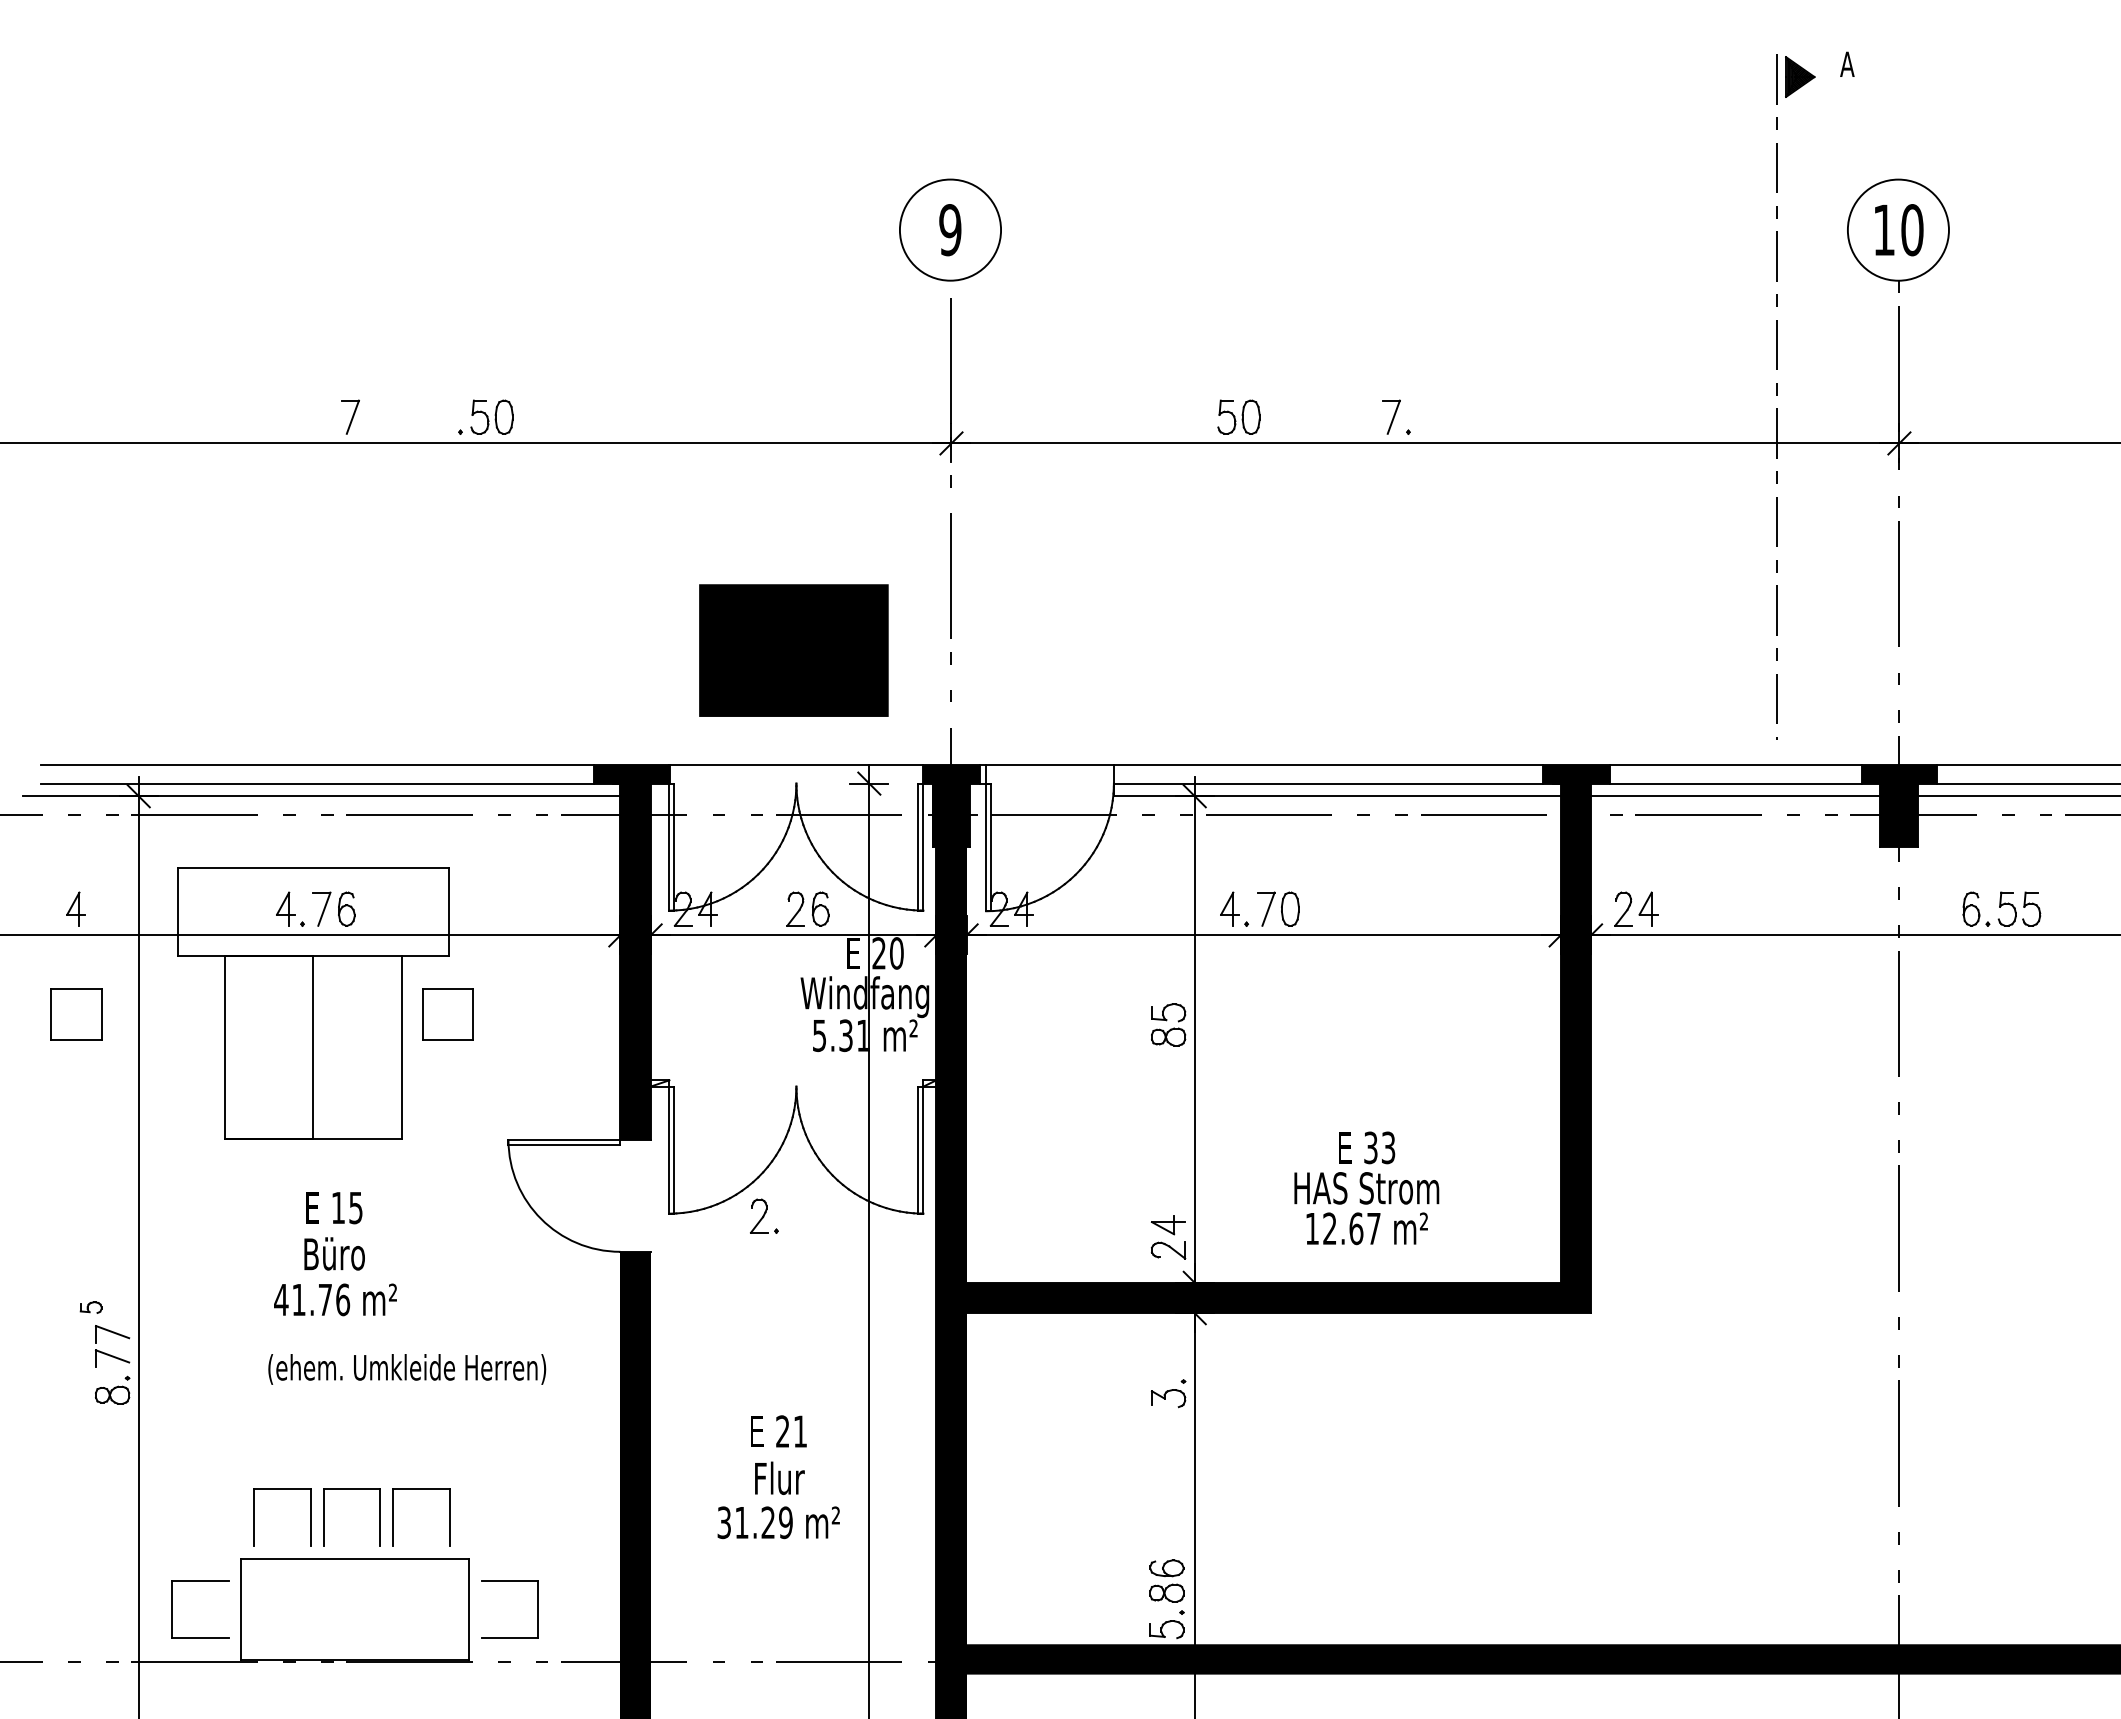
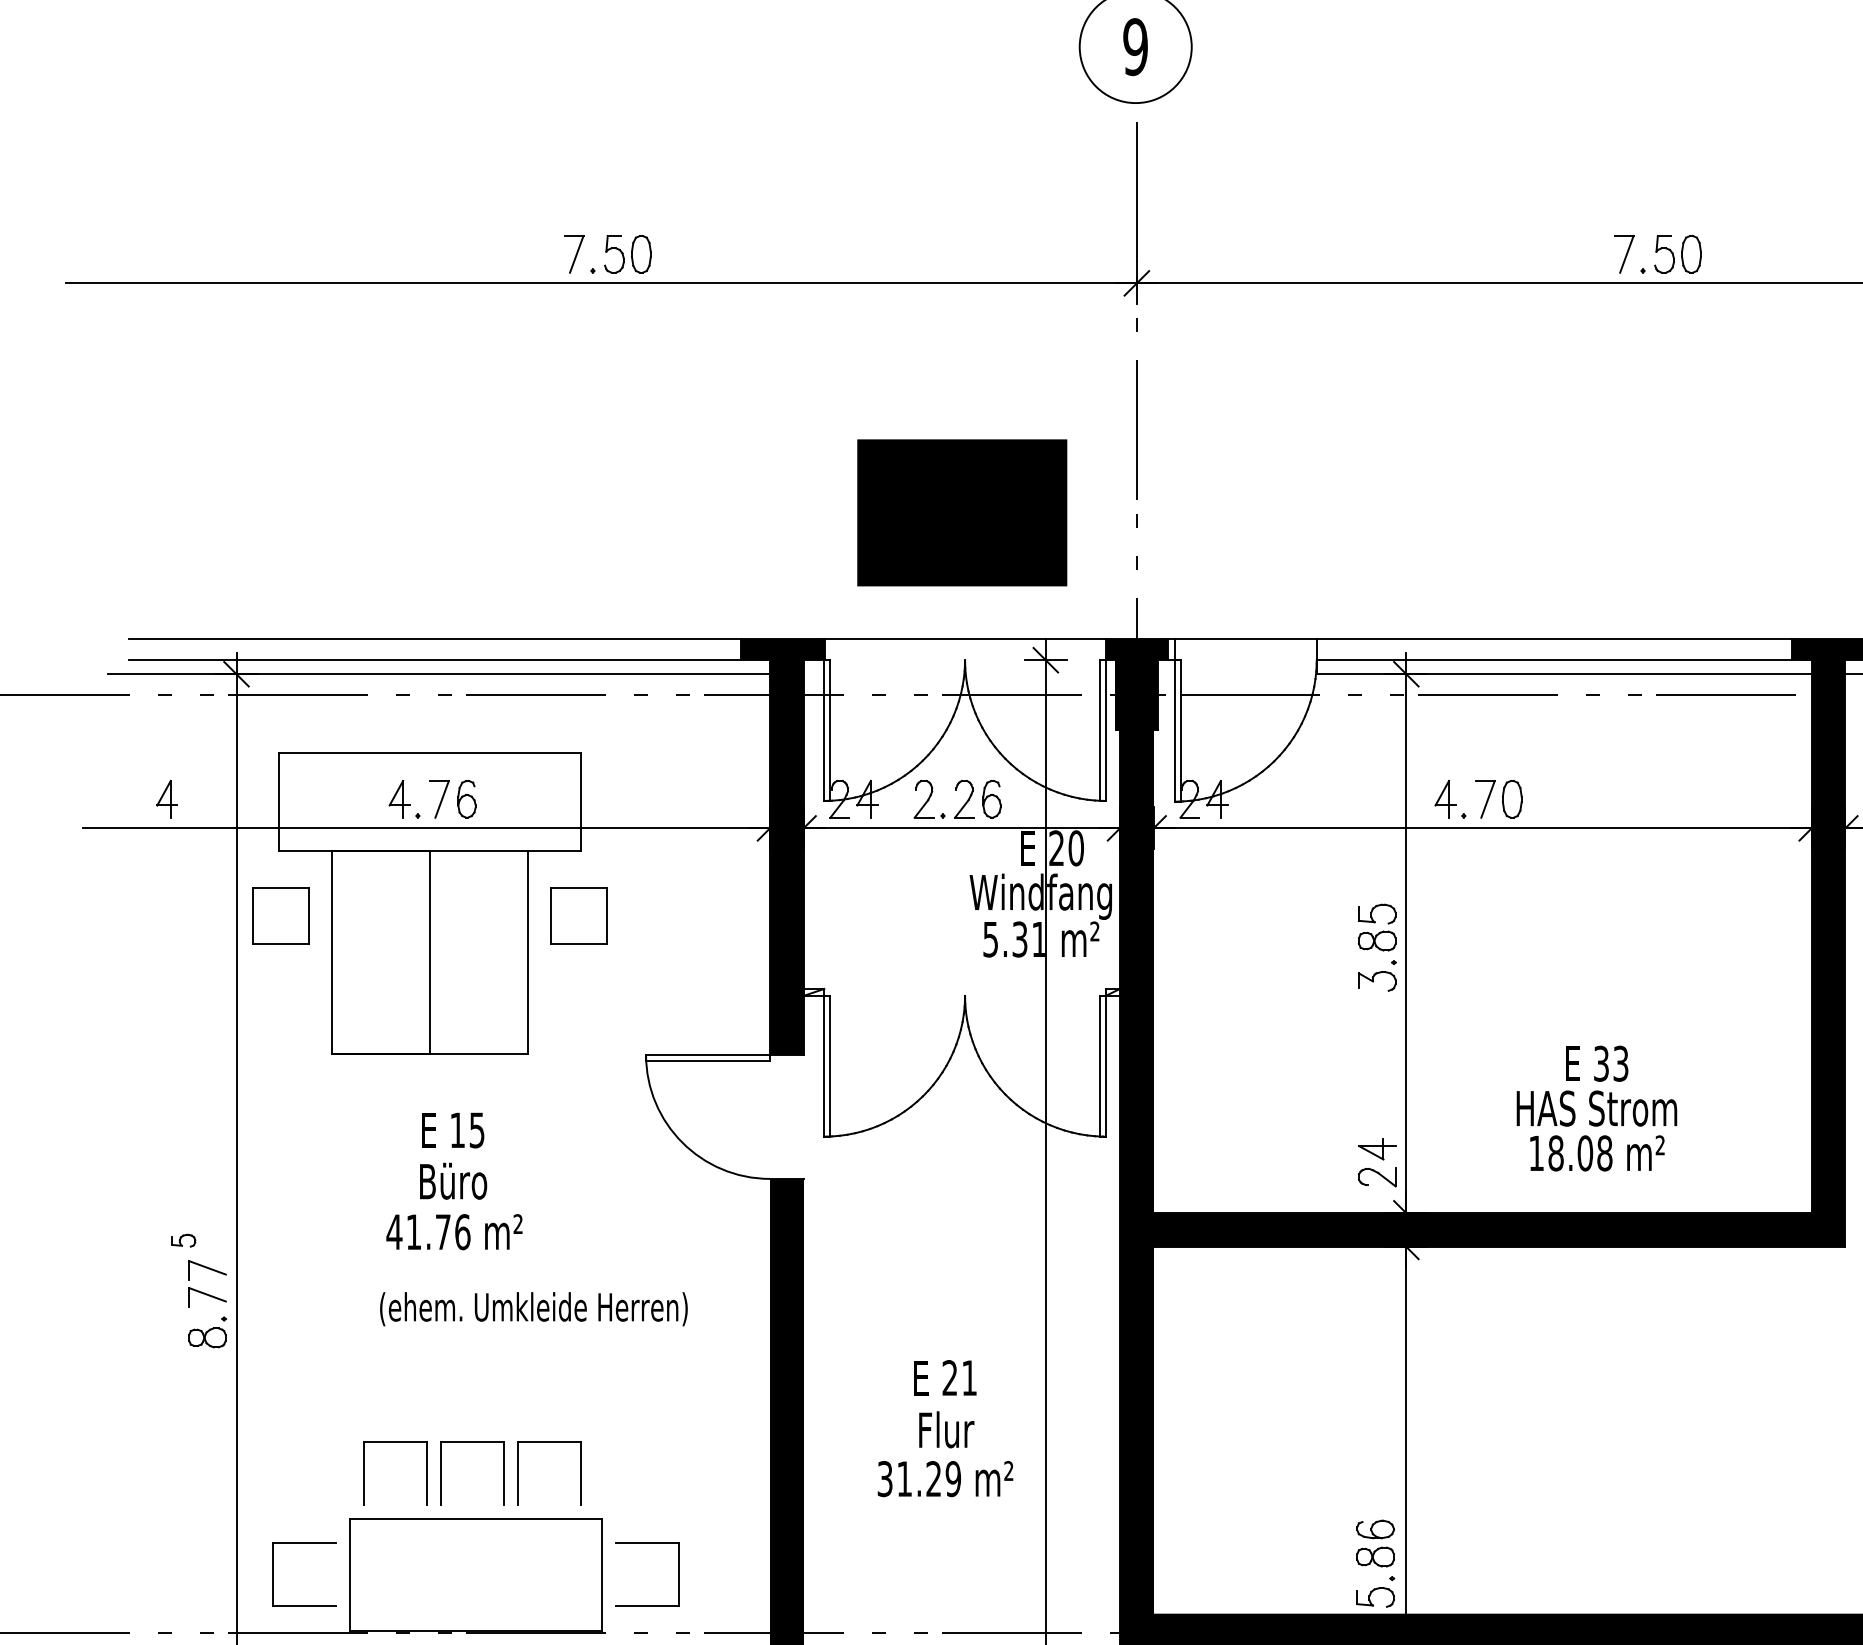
part: (350, 416) -> (574, 253), moved
part: (1238, 416) -> (1677, 253), moved
part: (76, 1014) -> (280, 916), moved
part: (764, 1215) -> (929, 798), moved
text: (1351, 1228) -> (1579, 1153), 12.67 -> 18.08
part: (1168, 1393) -> (1377, 975), moved

